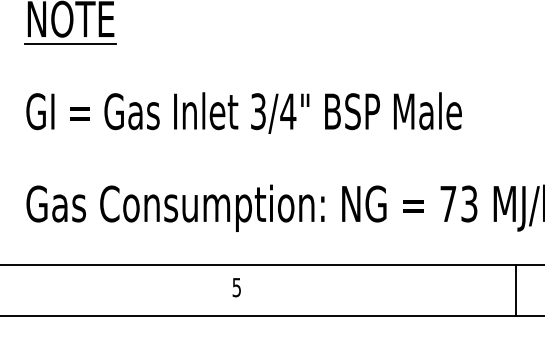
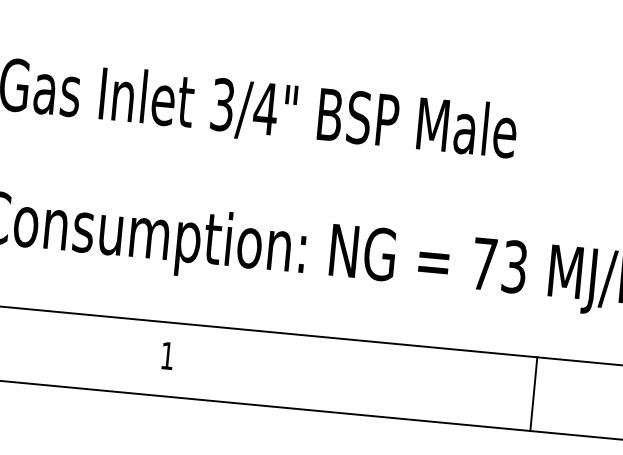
text: (236, 287) -> (167, 355), 5 -> 1
line: (515, 289) -> (533, 393), moved

